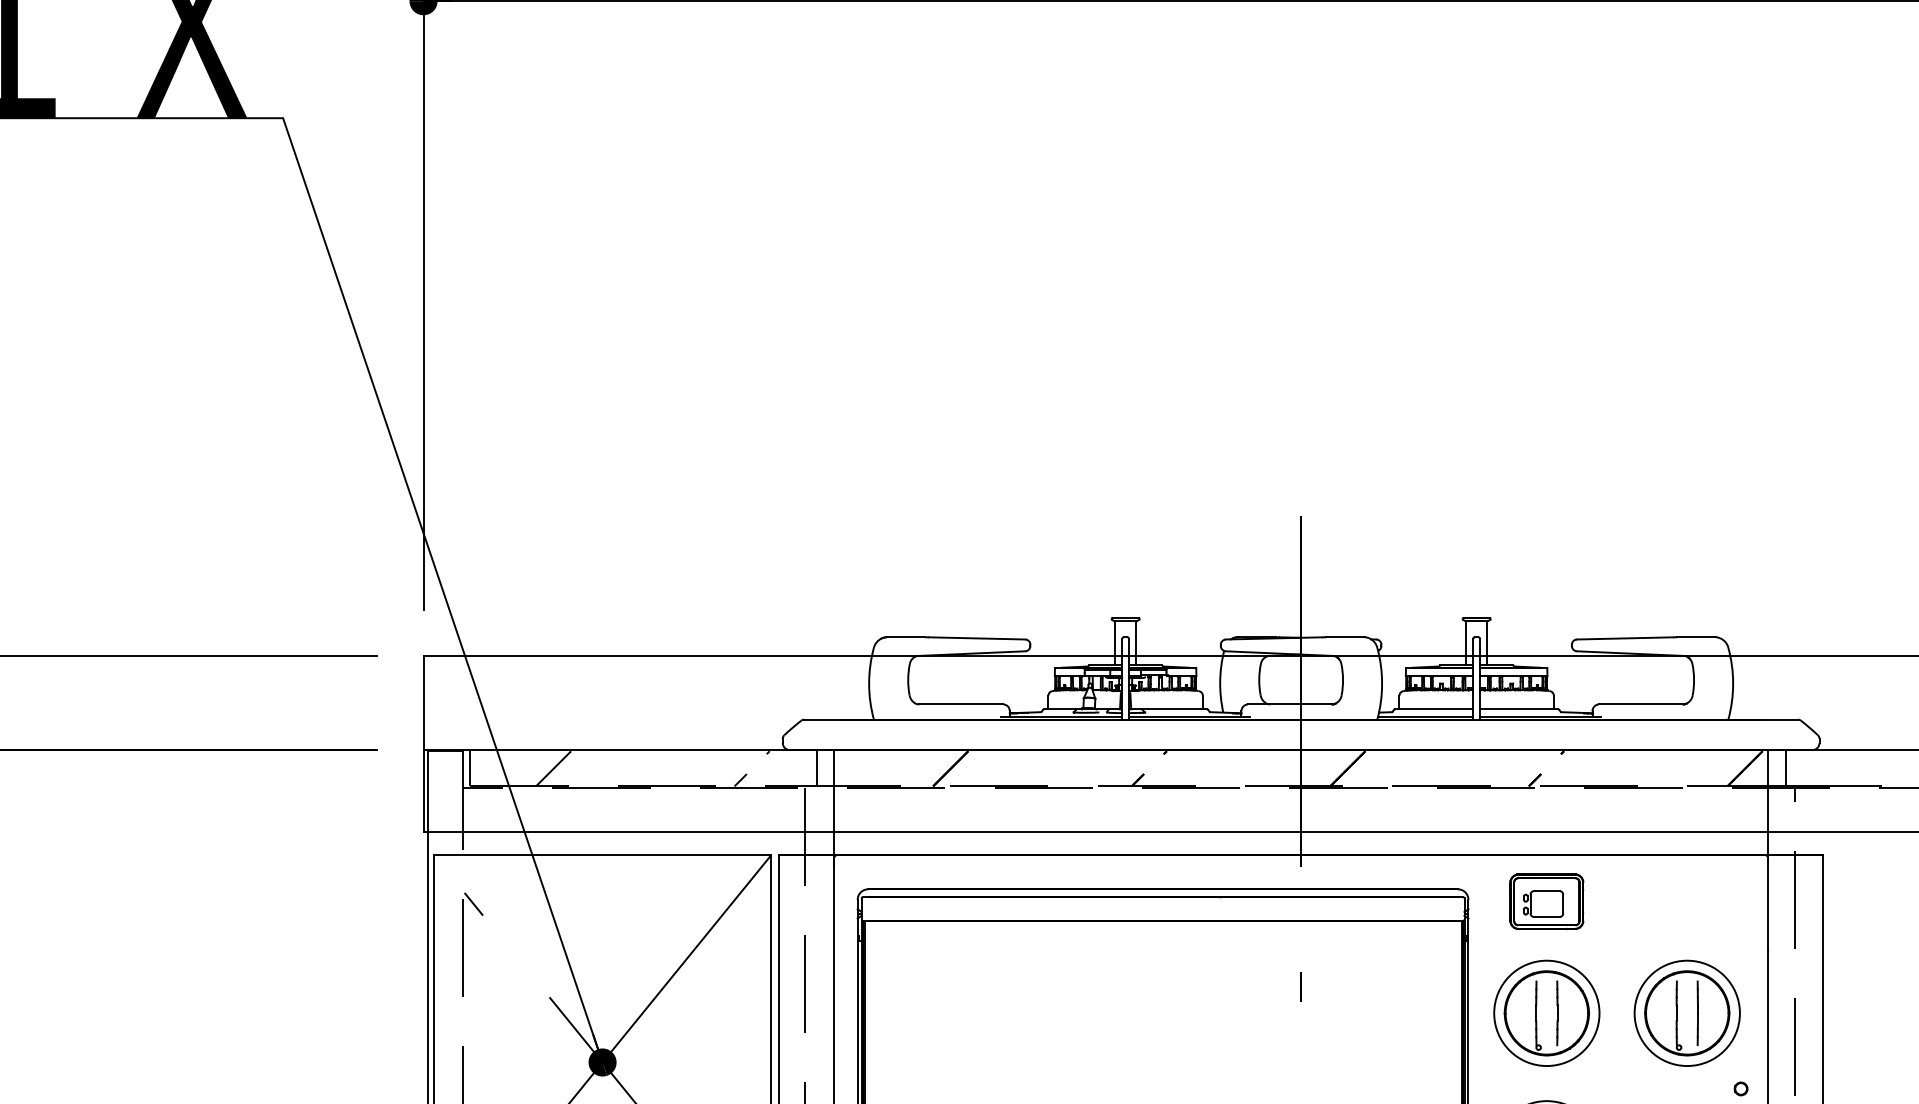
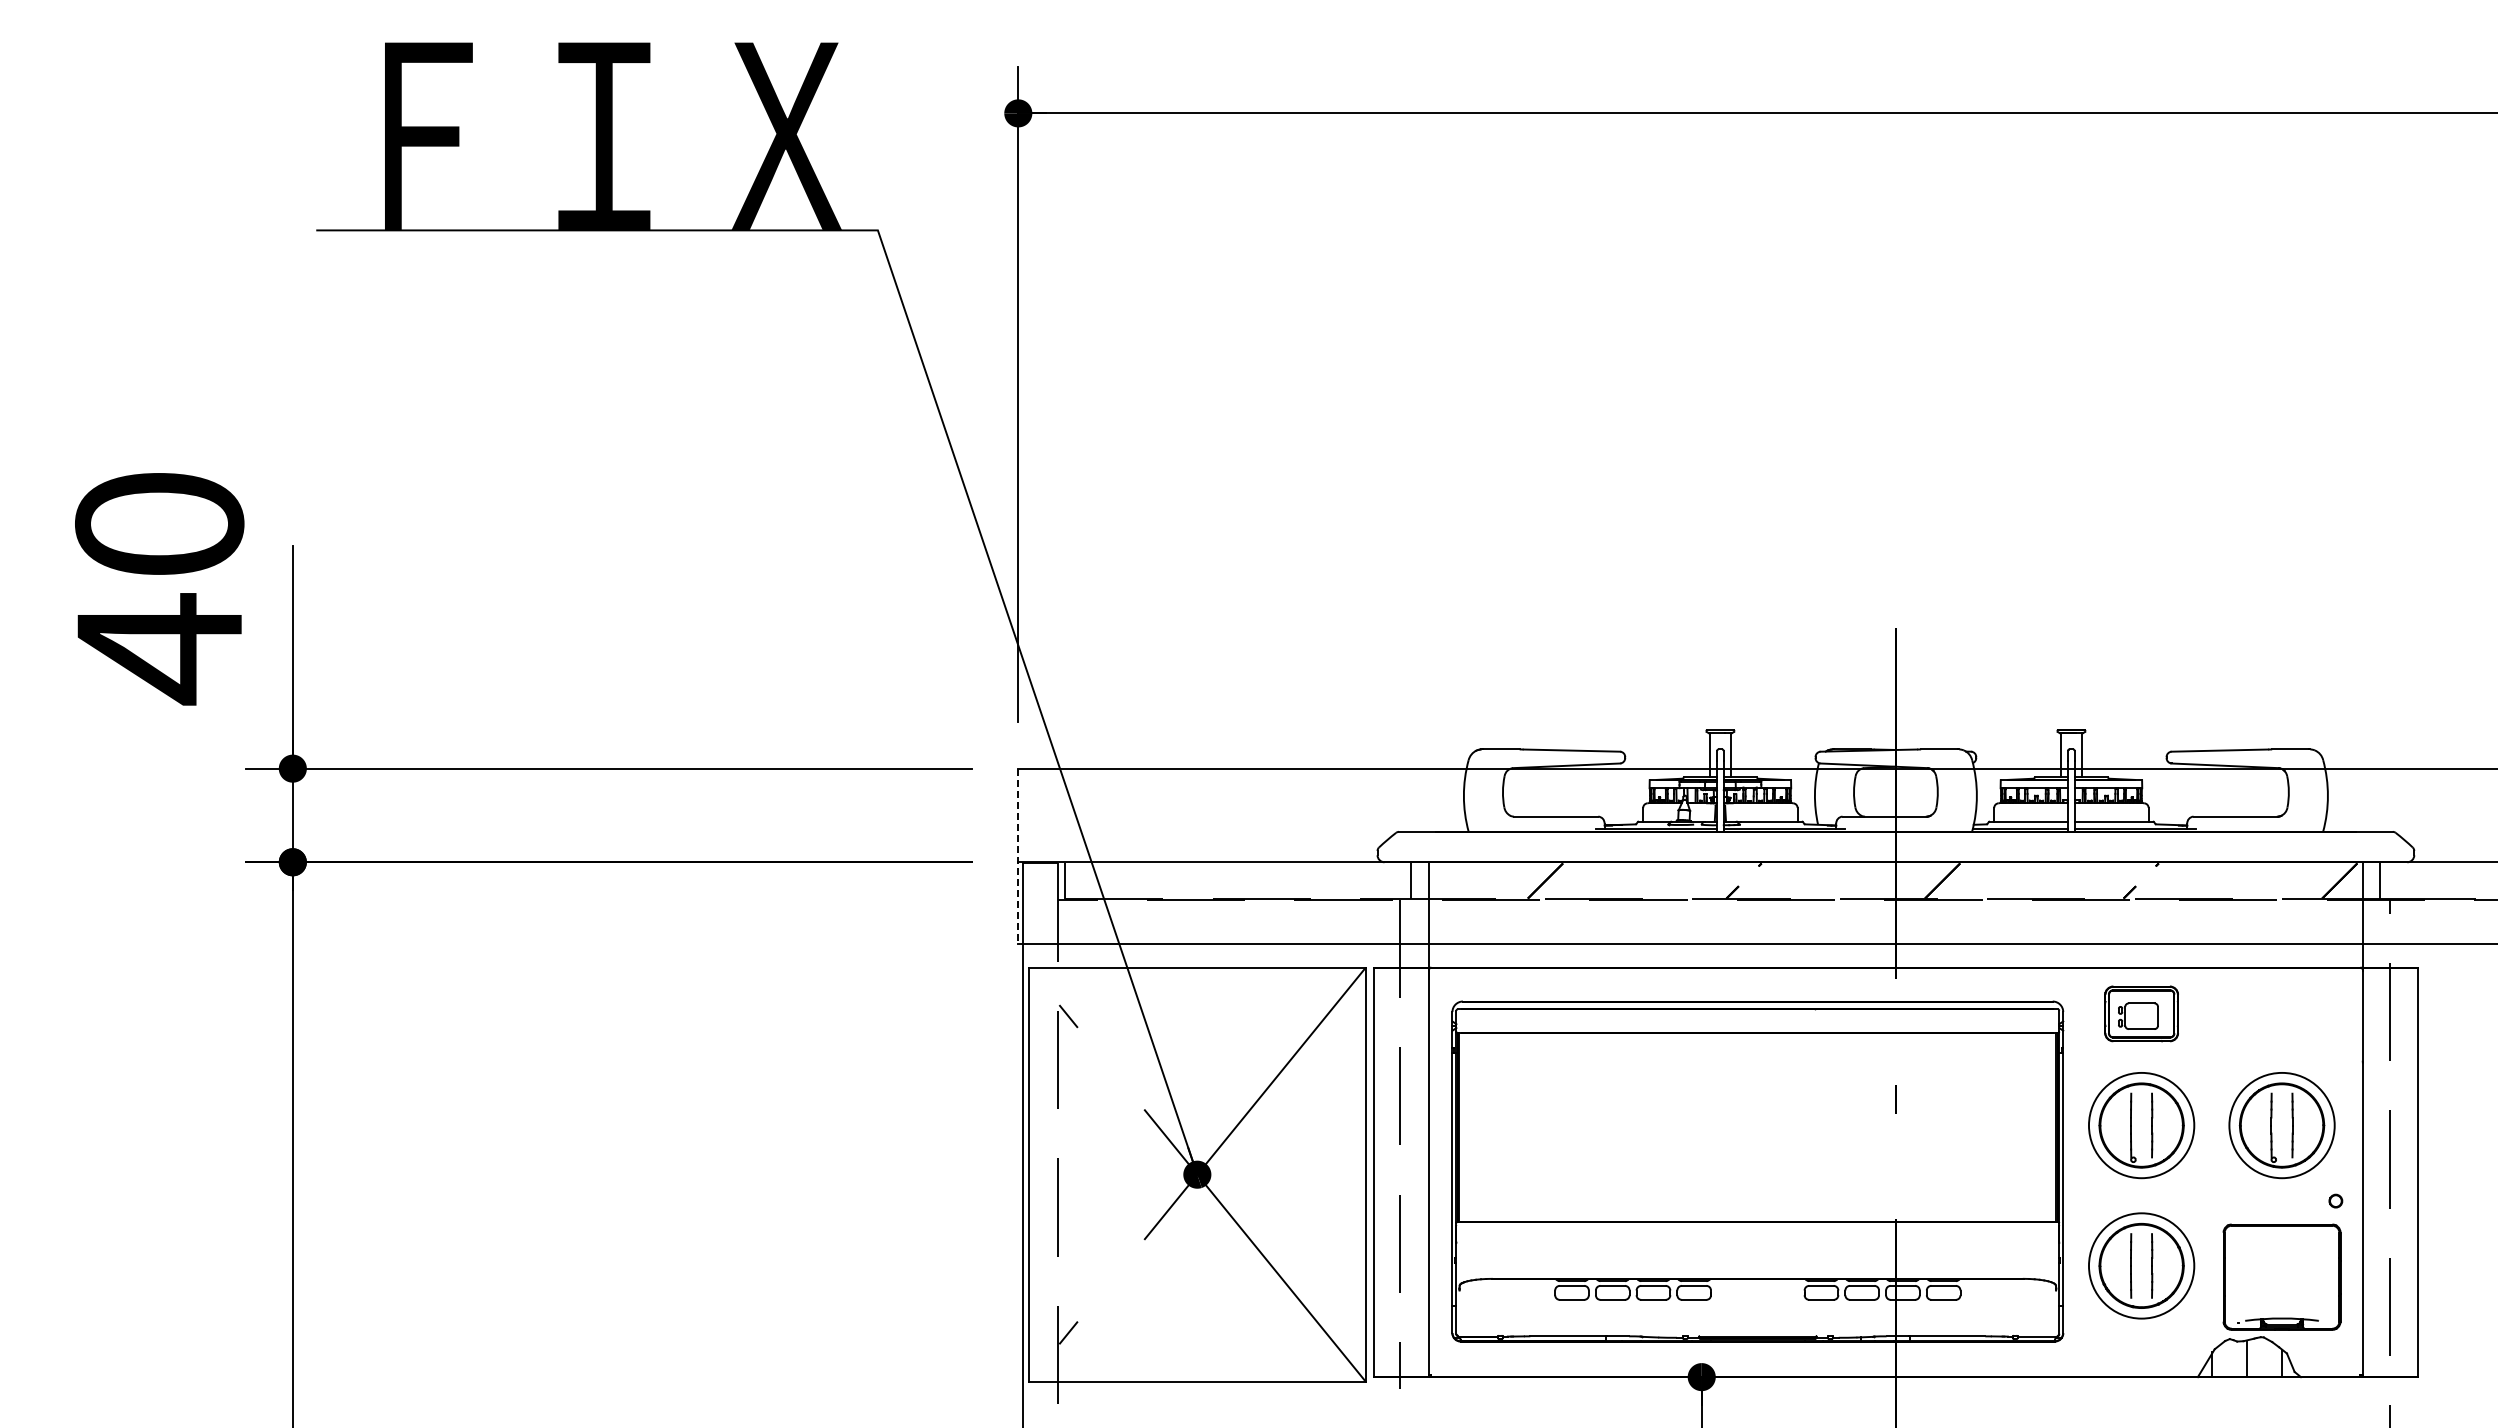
line: (423, 744) -> (1018, 856), solid -> dashed
hatch: (652, 768) -> (1247, 880), removed

